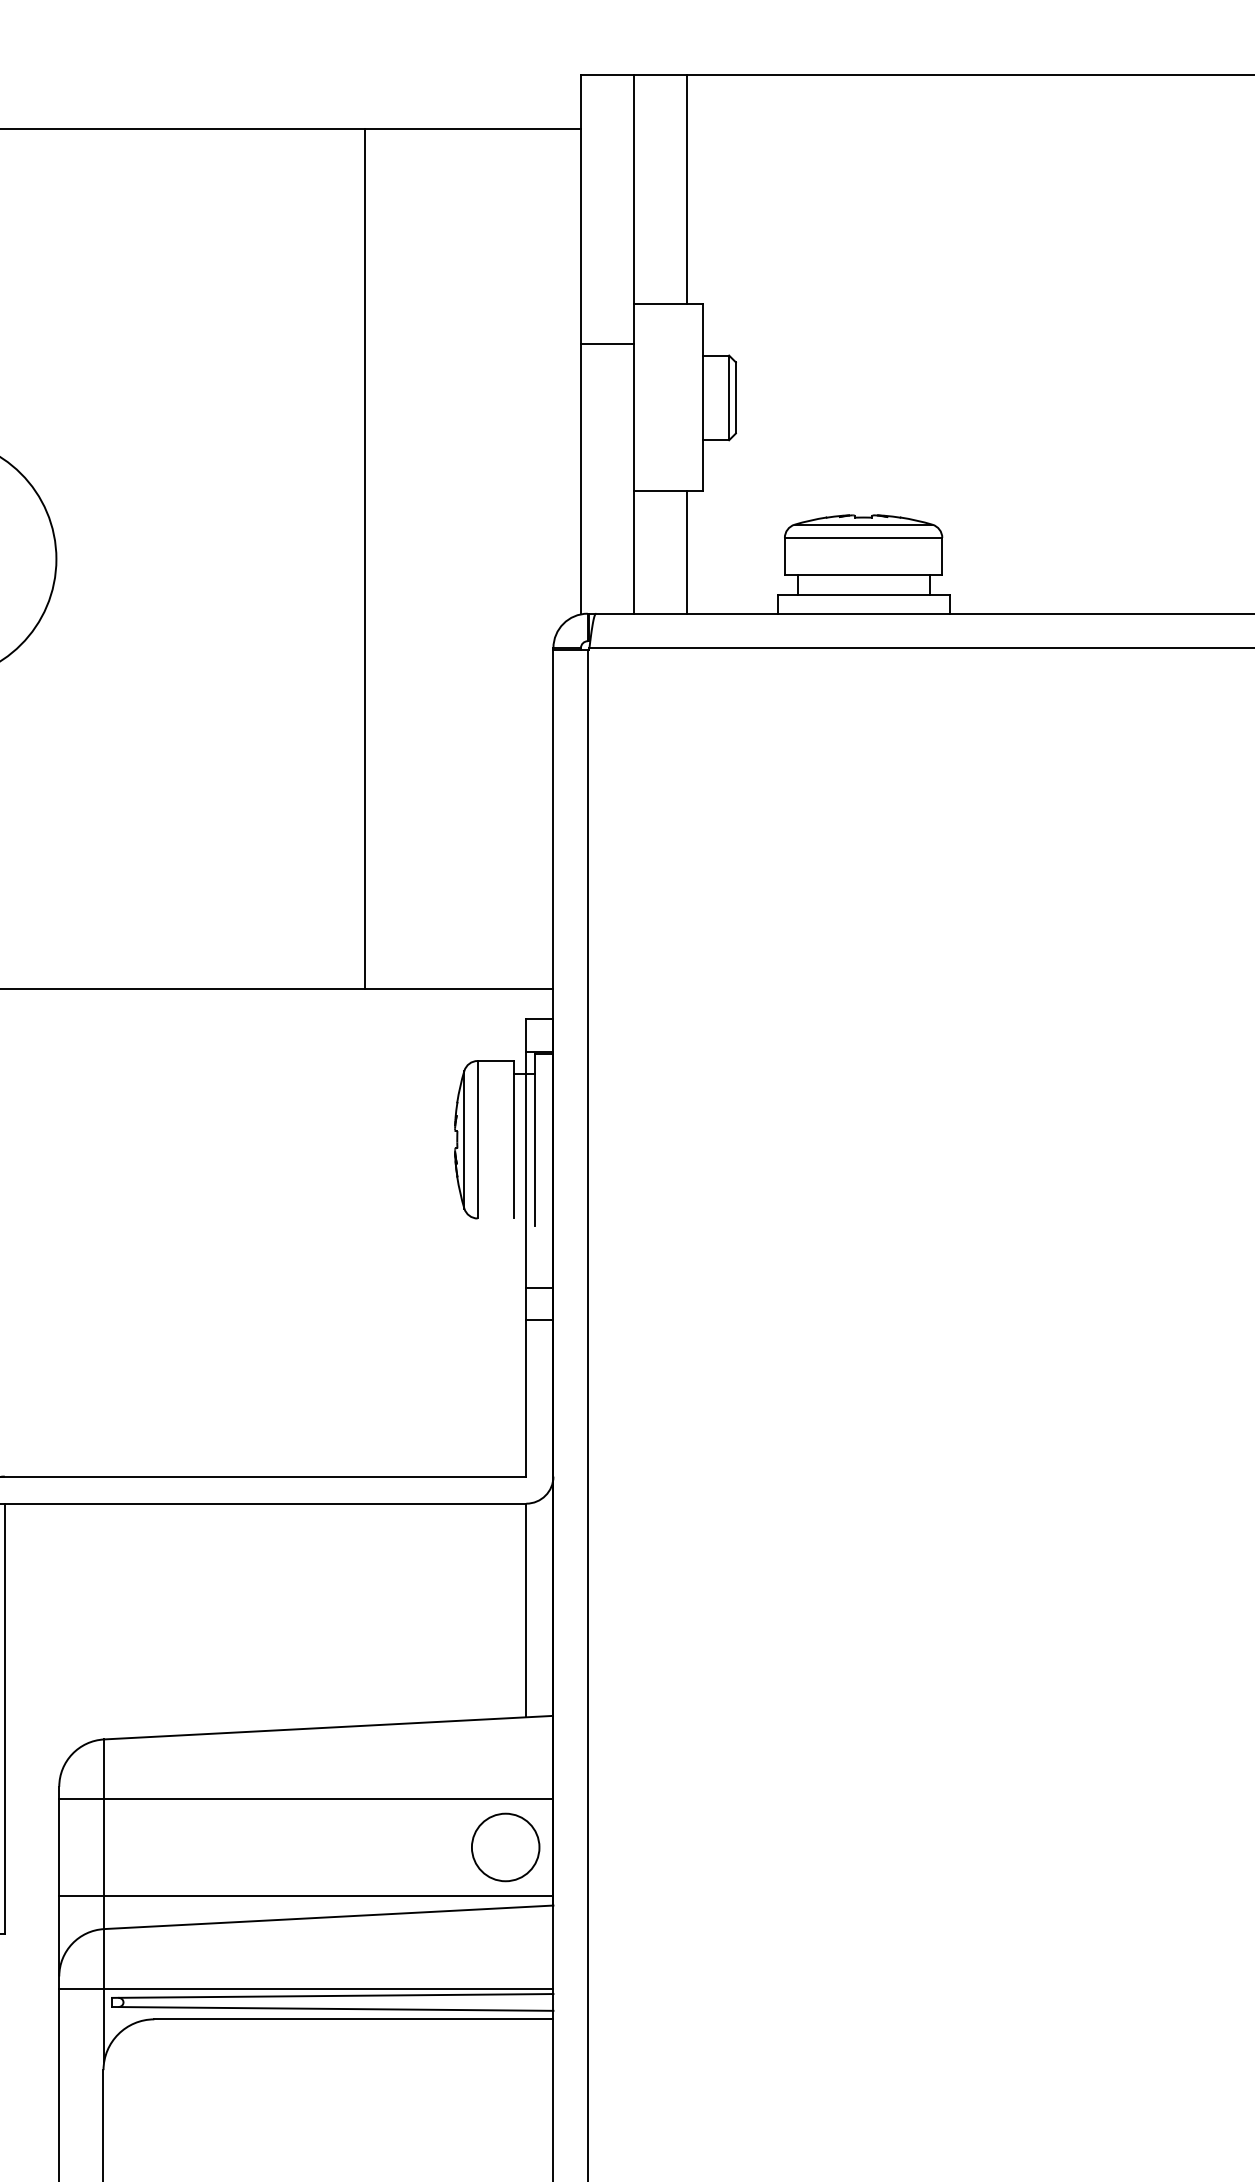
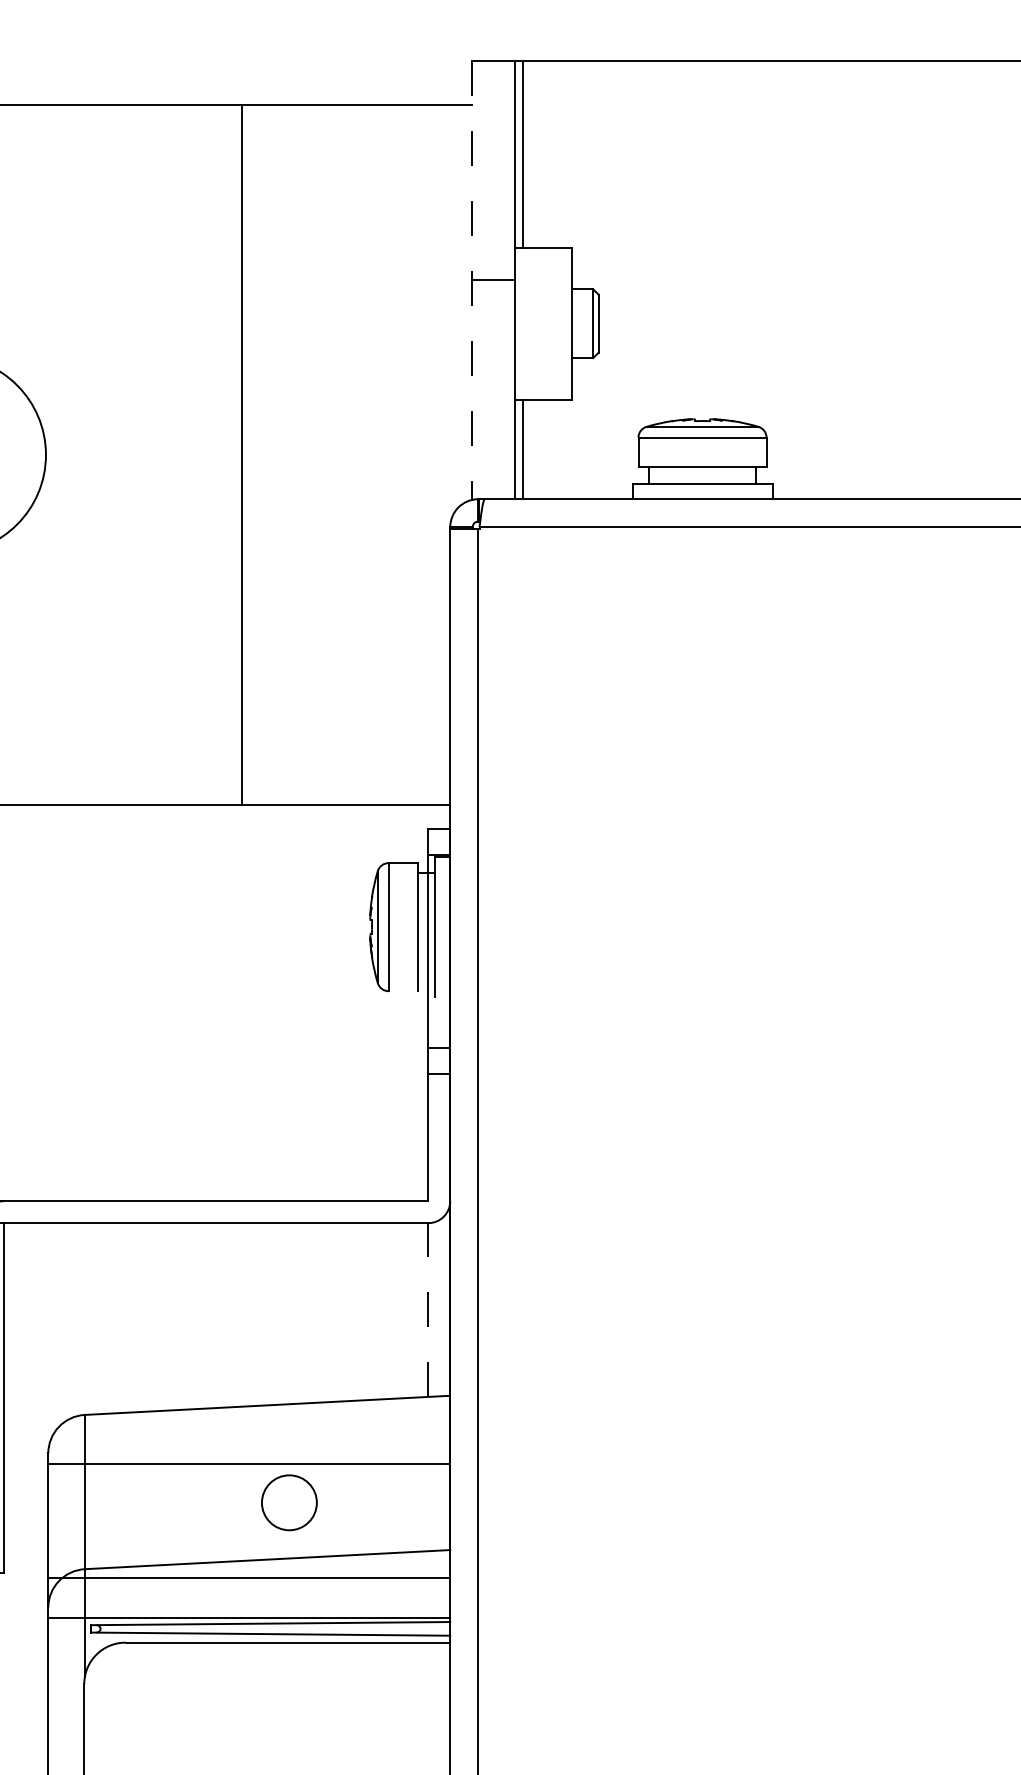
line: (687, 189) -> (523, 154), moved
line: (580, 344) -> (472, 280), solid -> dashed
line: (687, 552) -> (523, 449), moved
line: (365, 558) -> (242, 454), moved
line: (526, 1611) -> (428, 1310), solid -> dashed
circle: (505, 1847) -> (289, 1502), moved
line: (305, 1896) -> (248, 1578), moved

